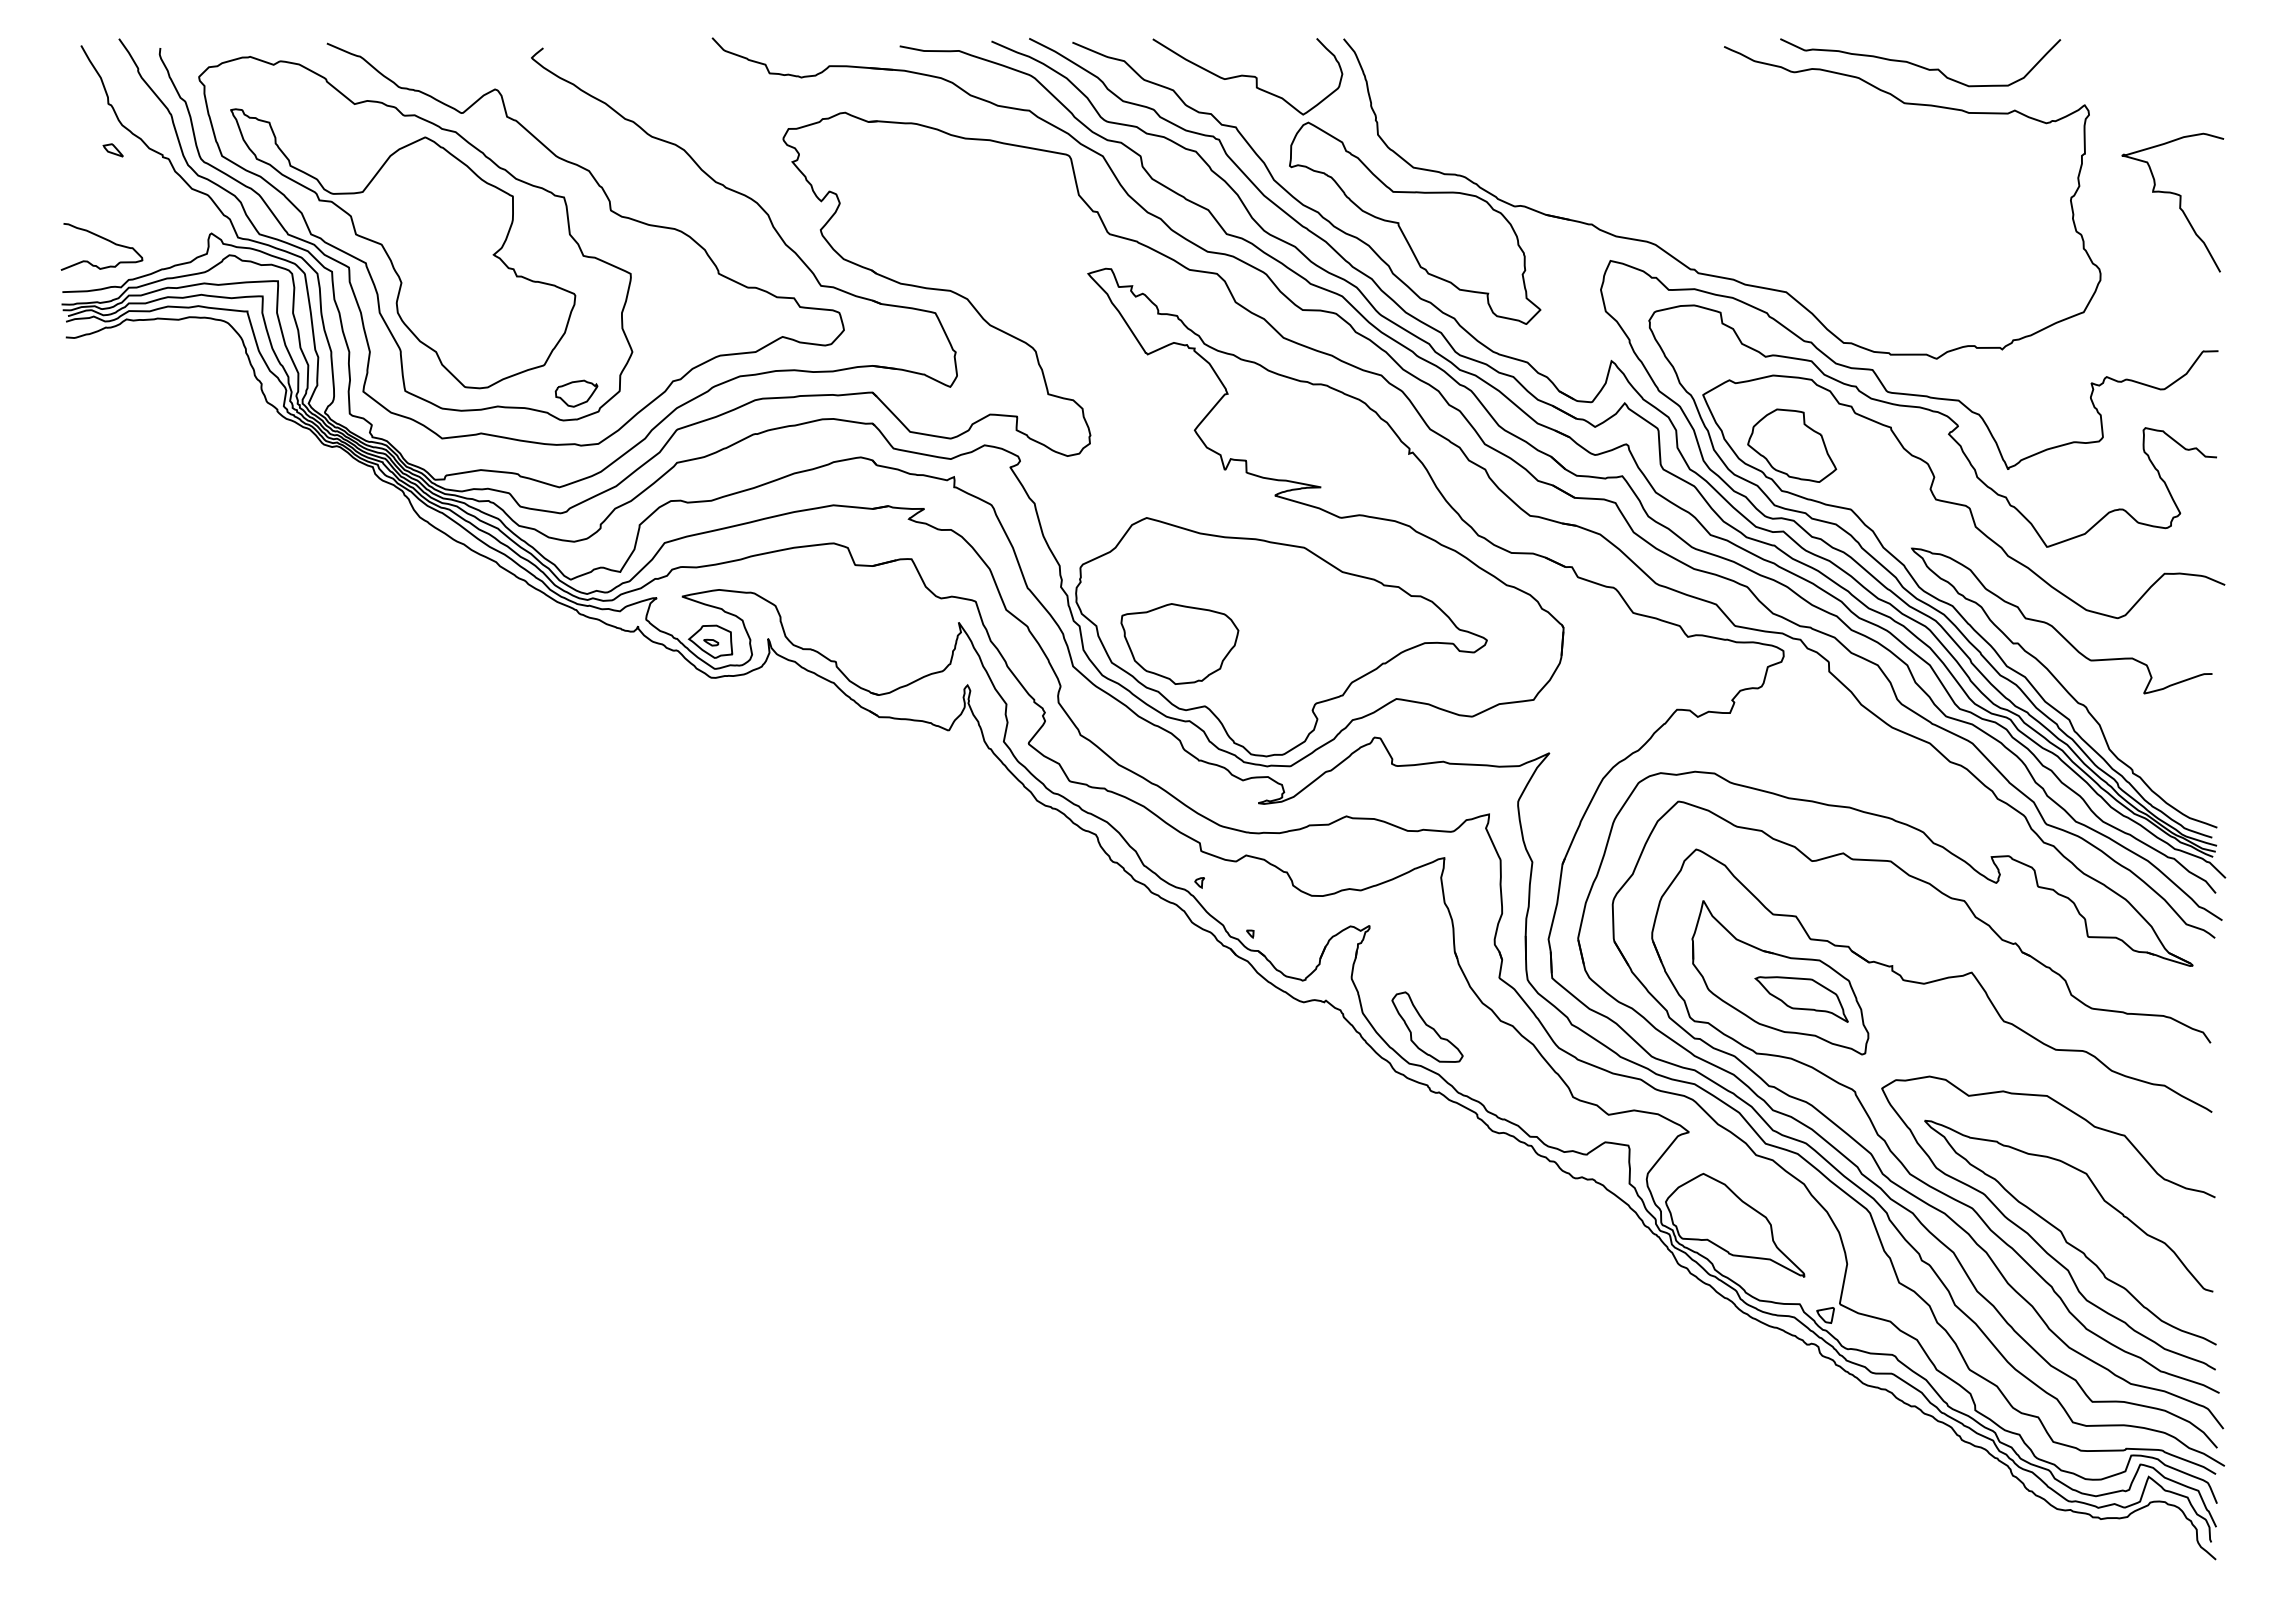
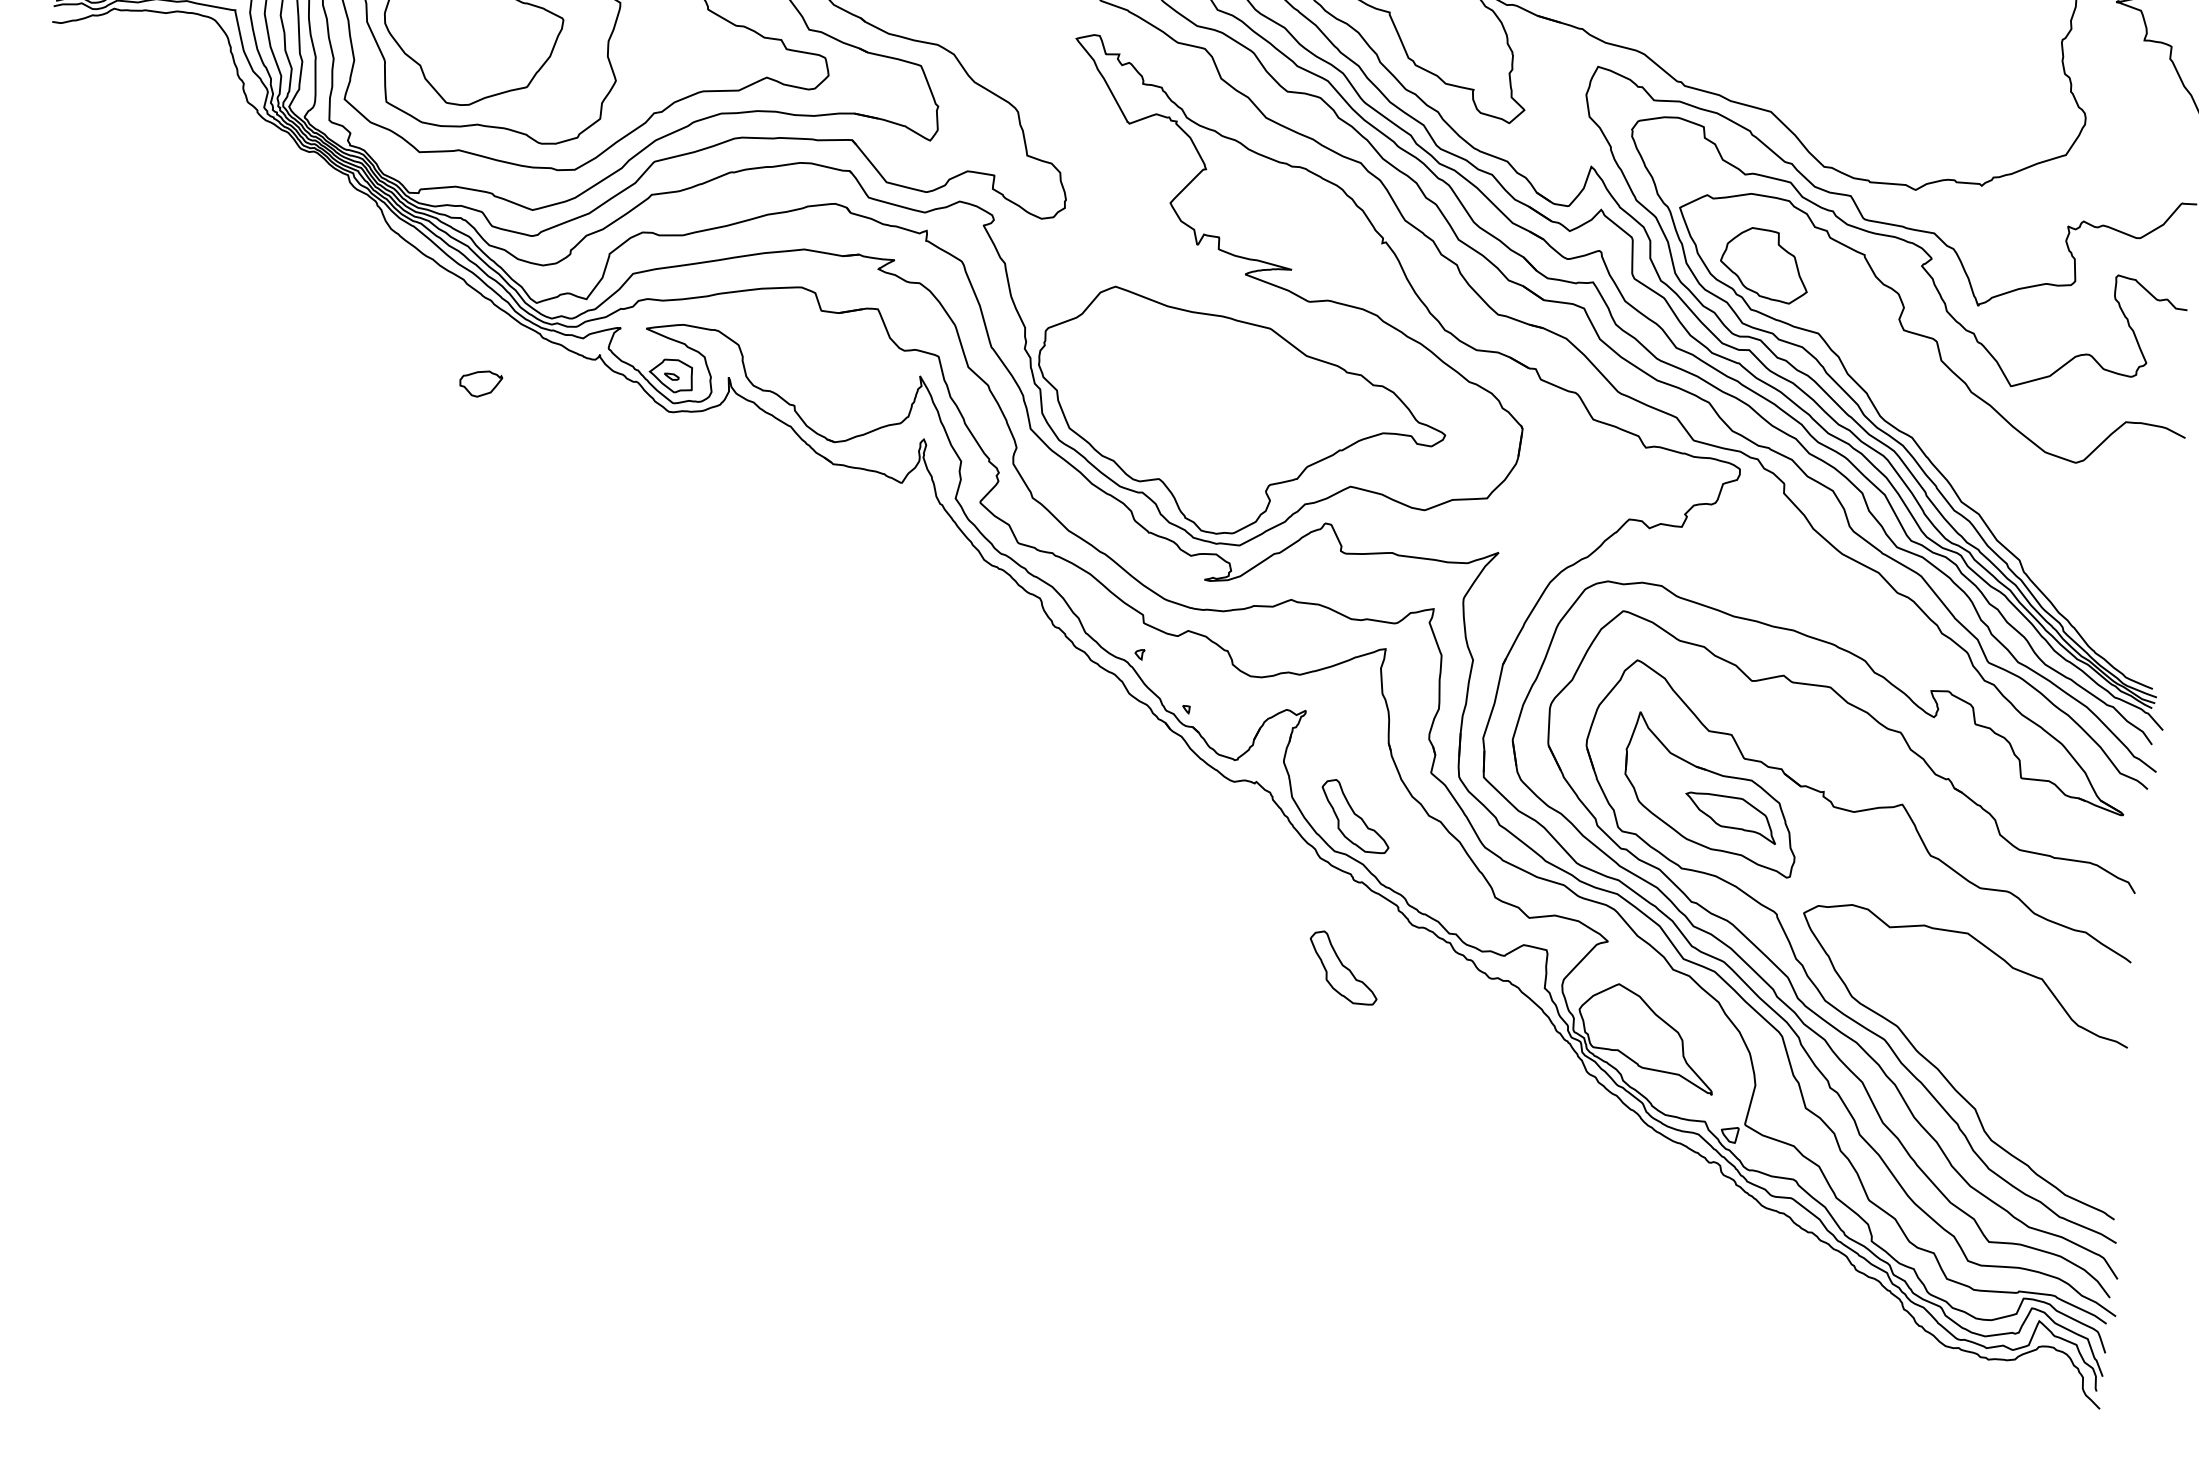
part: (576, 393) -> (480, 383), moved
part: (1179, 643) -> (1138, 414), removed
curve: (2064, 687) -> (2017, 527), removed
part: (1427, 1178) -> (1343, 967), added
curve: (2064, 1235) -> (1974, 1074), removed

